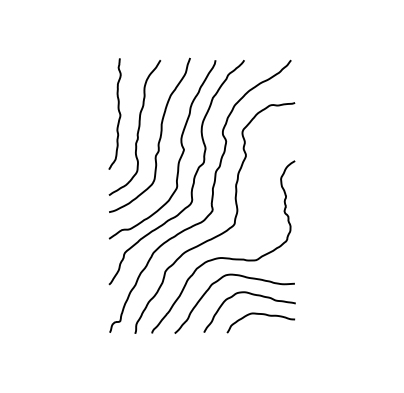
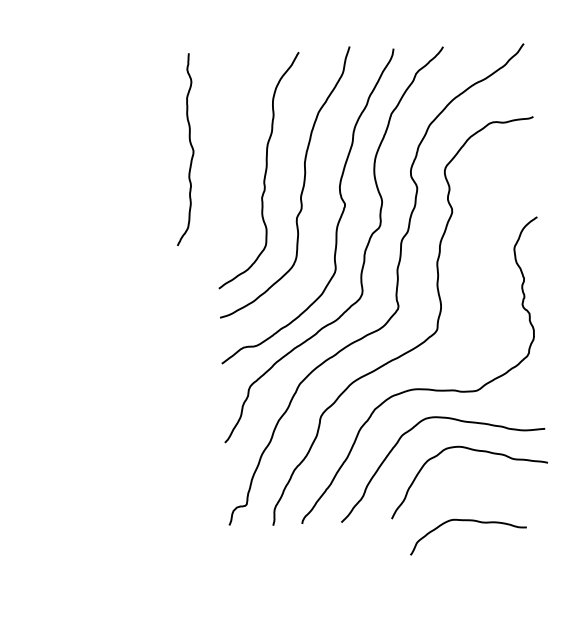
curve: (118, 112) -> (190, 146), moved
curve: (263, 315) -> (472, 522), moved

